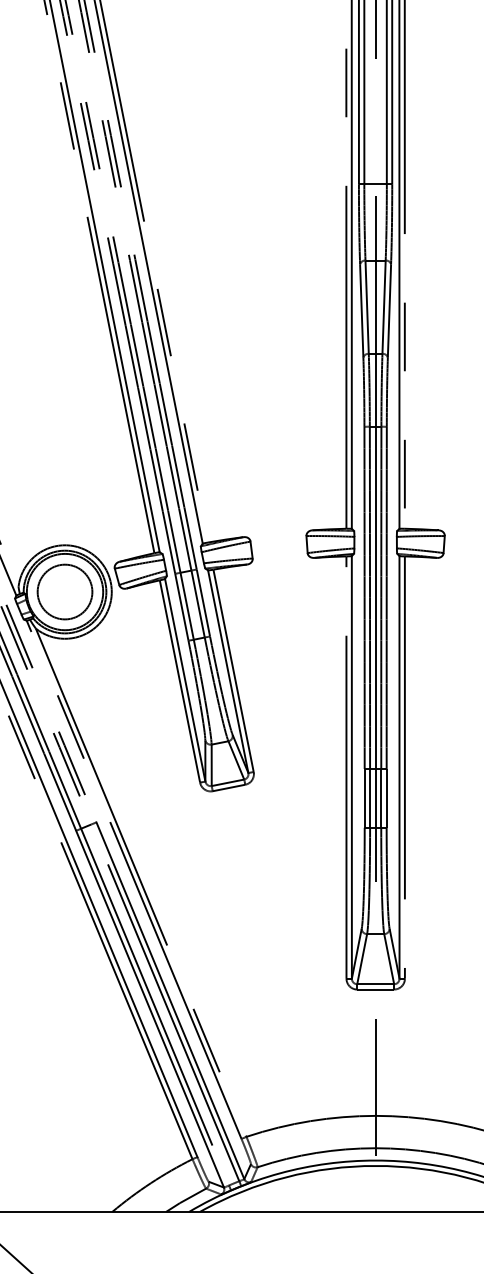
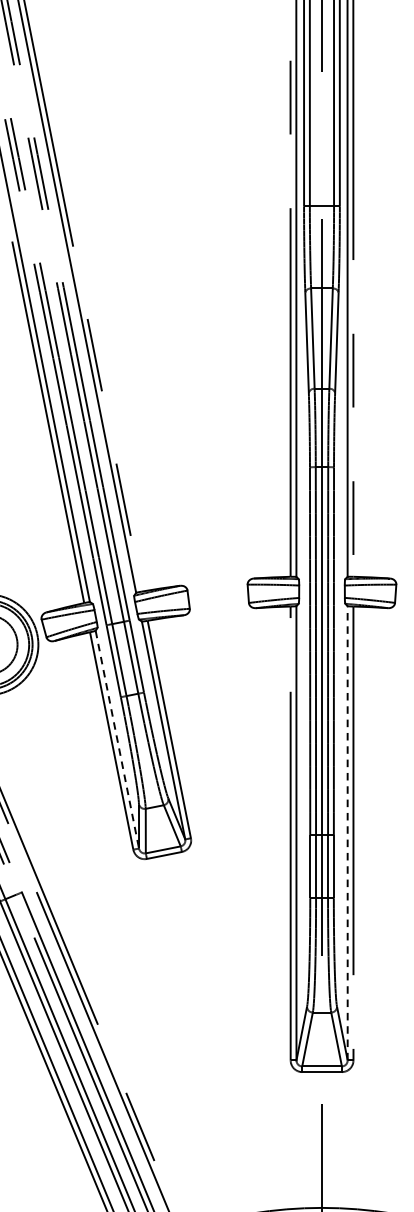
line: (185, 680) -> (117, 739), solid -> dashed
line: (399, 766) -> (347, 832), solid -> dashed

